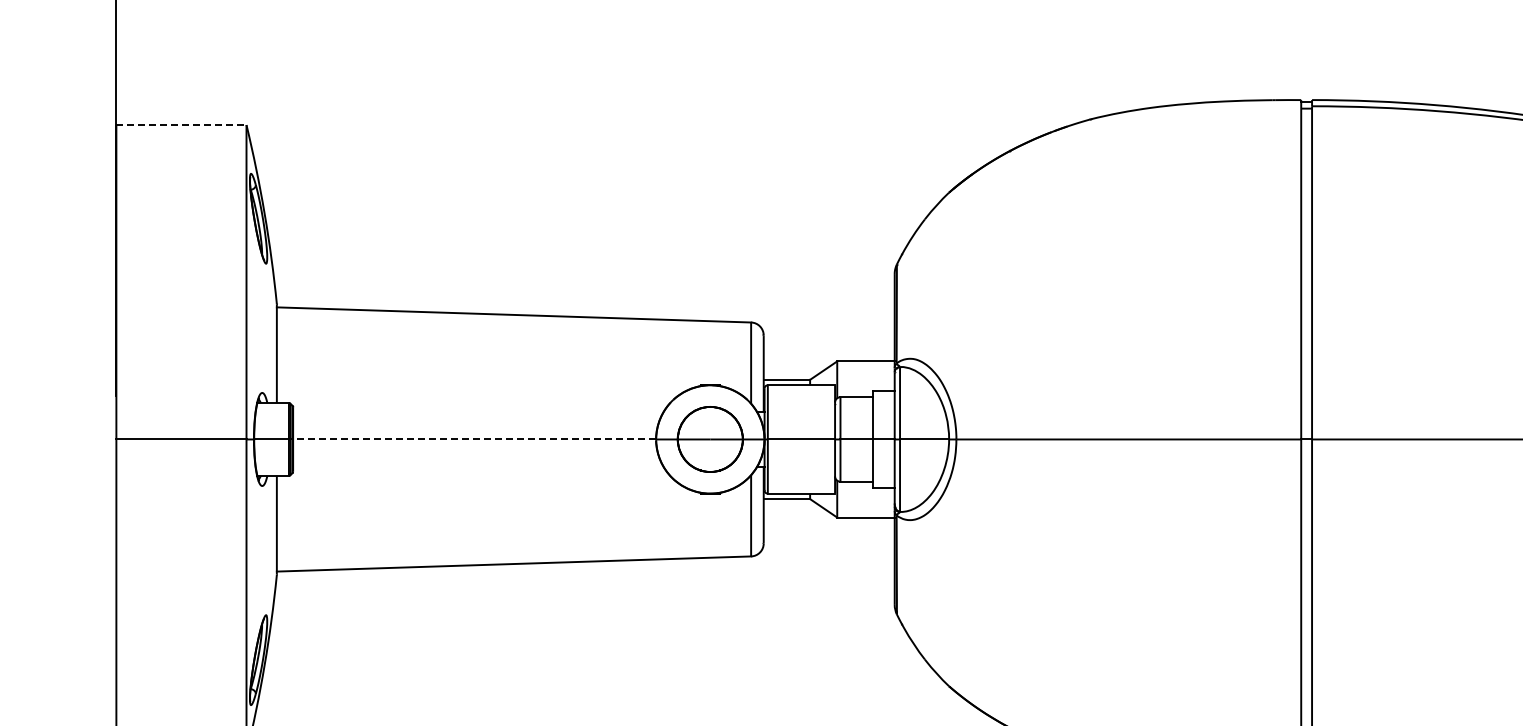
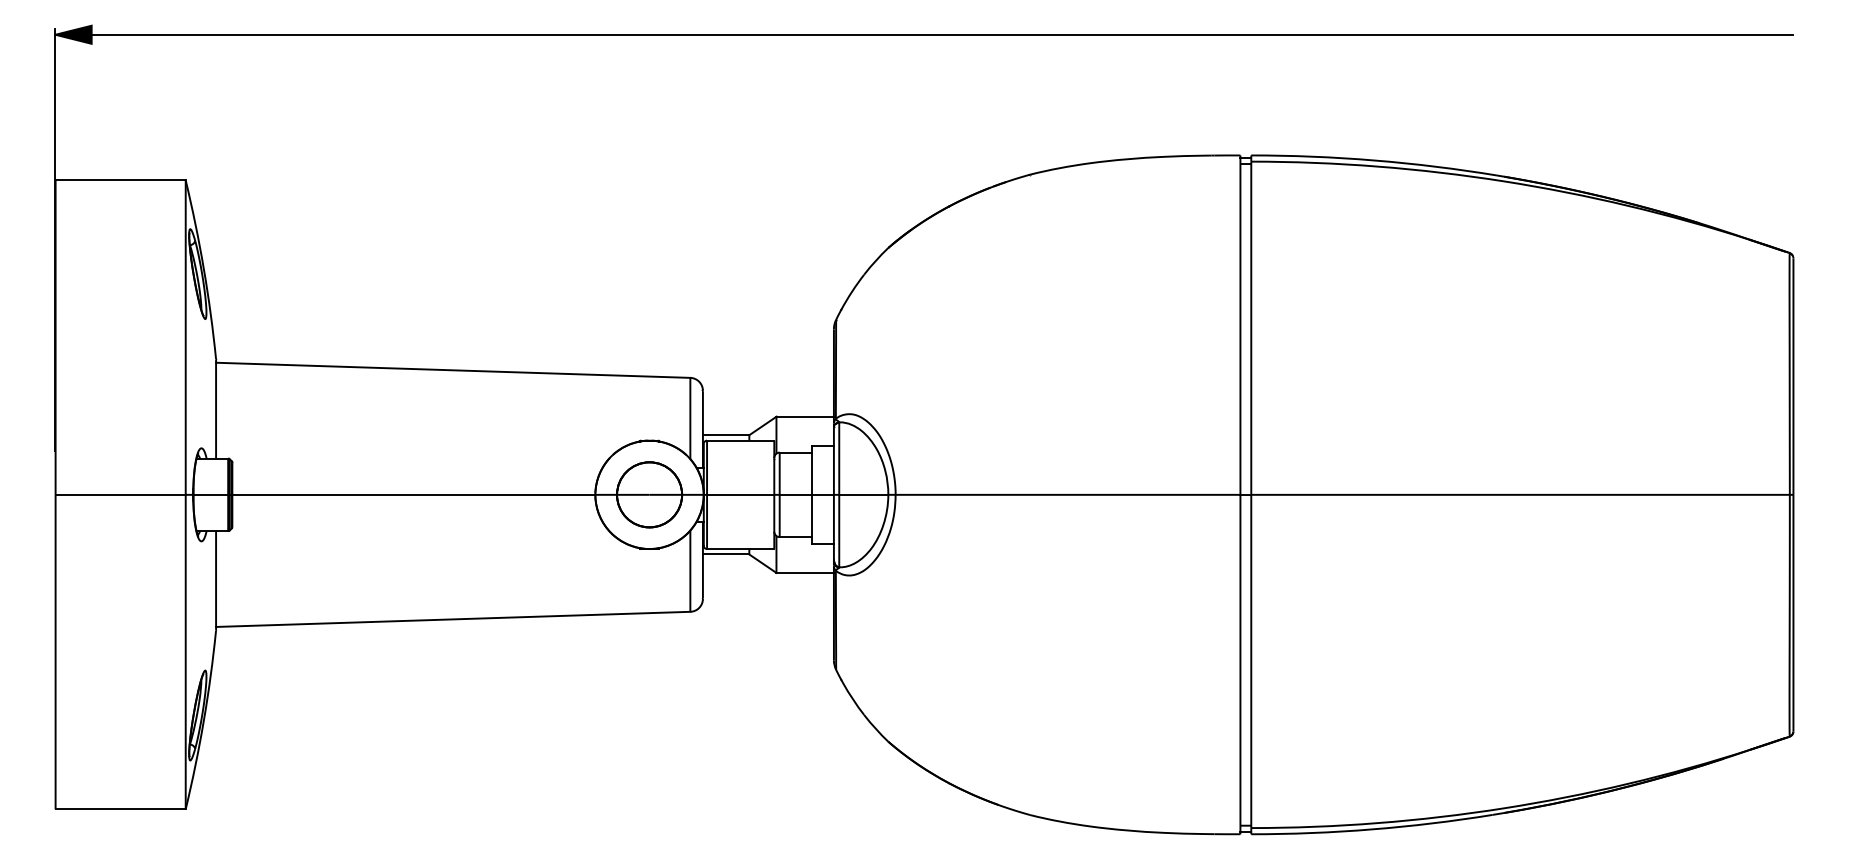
line: (182, 125) -> (121, 180), dashed -> solid
line: (474, 439) -> (413, 494), dashed -> solid

